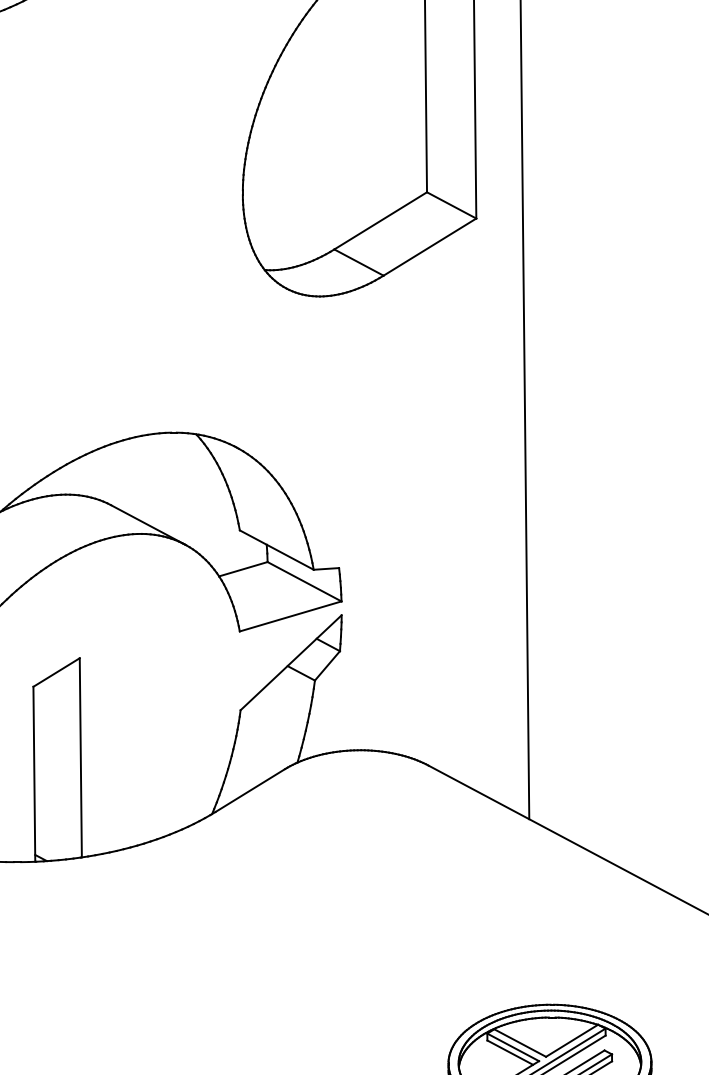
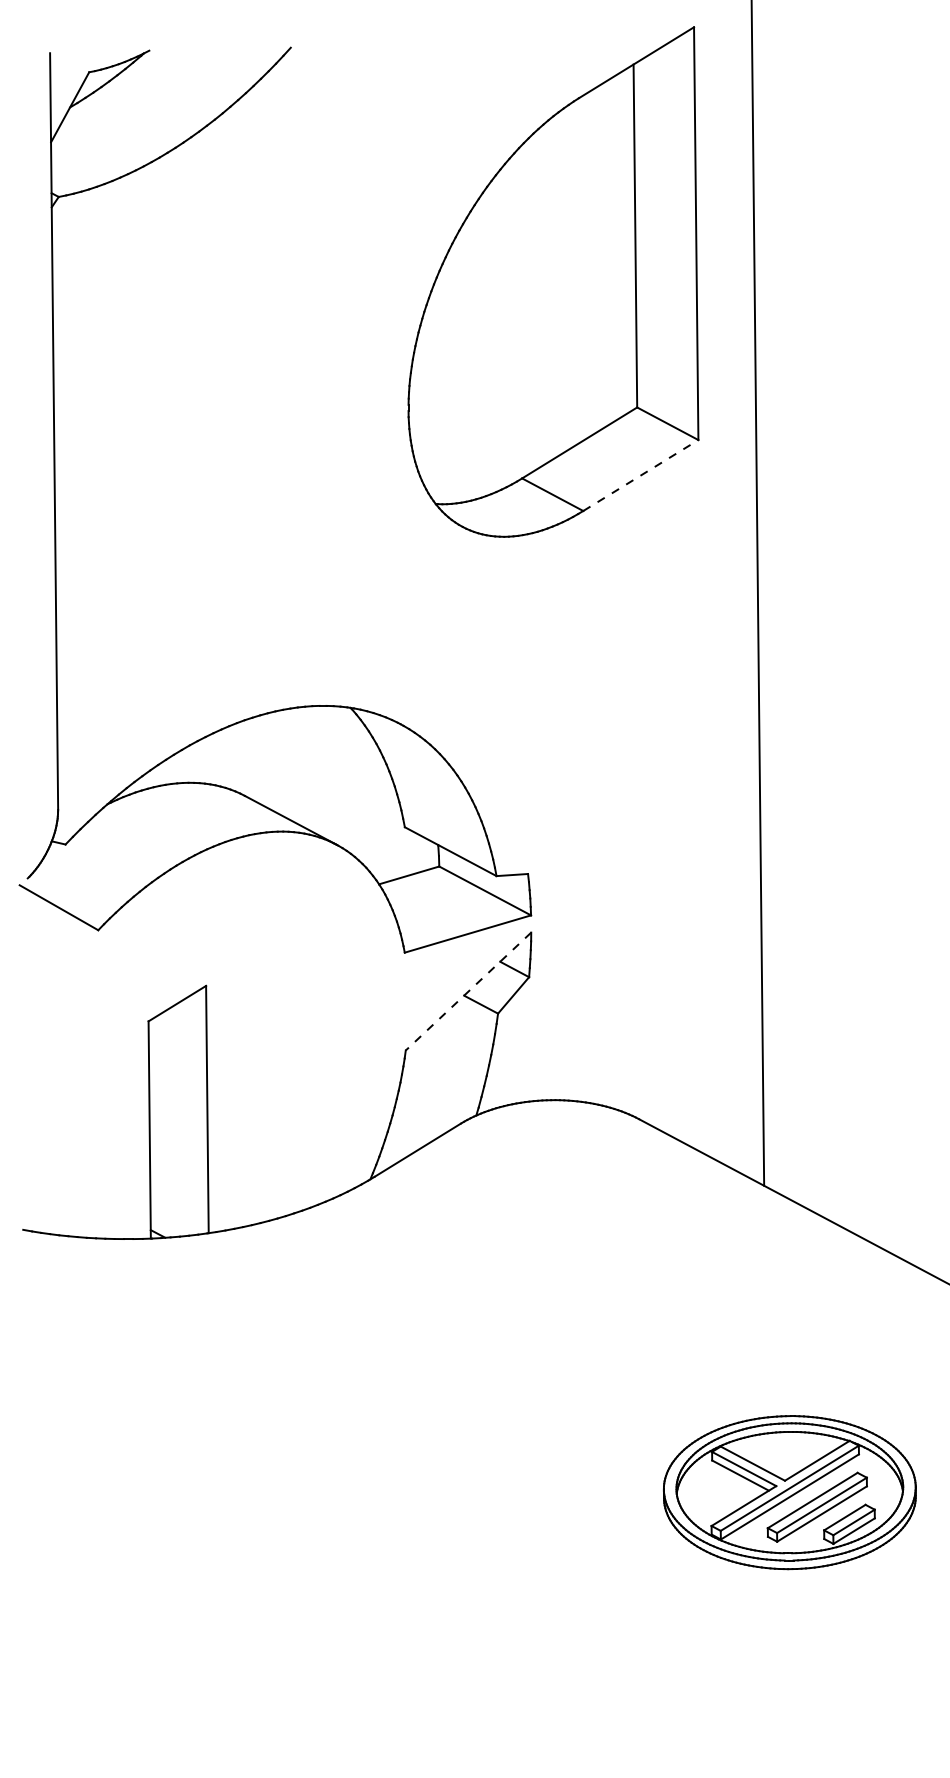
line: (429, 247) -> (640, 475), solid -> dashed
line: (291, 662) -> (468, 991), solid -> dashed

